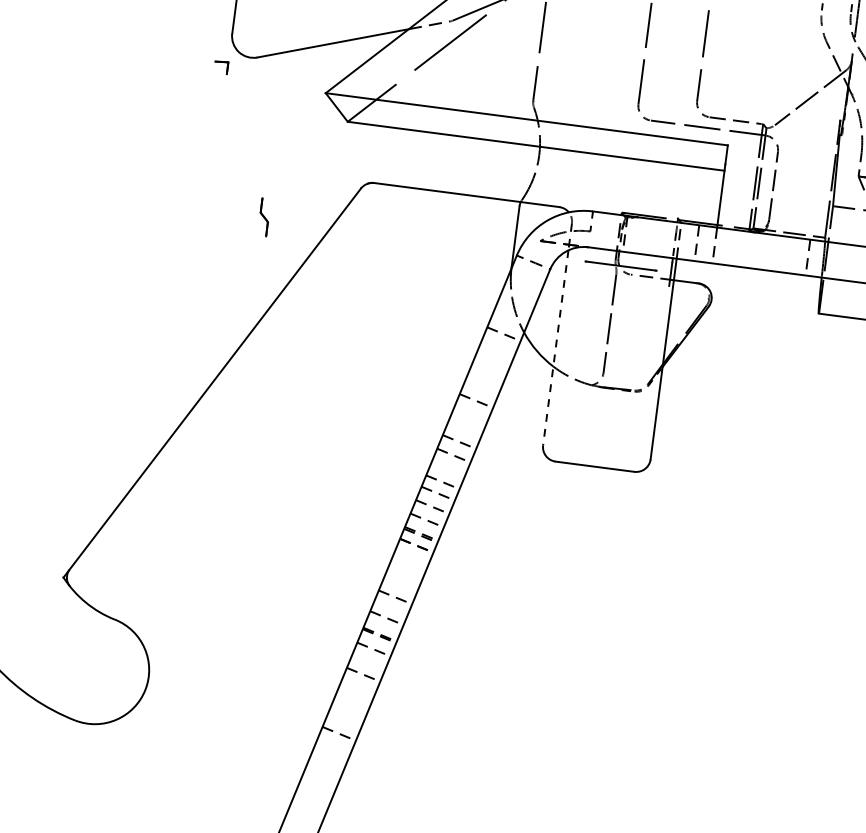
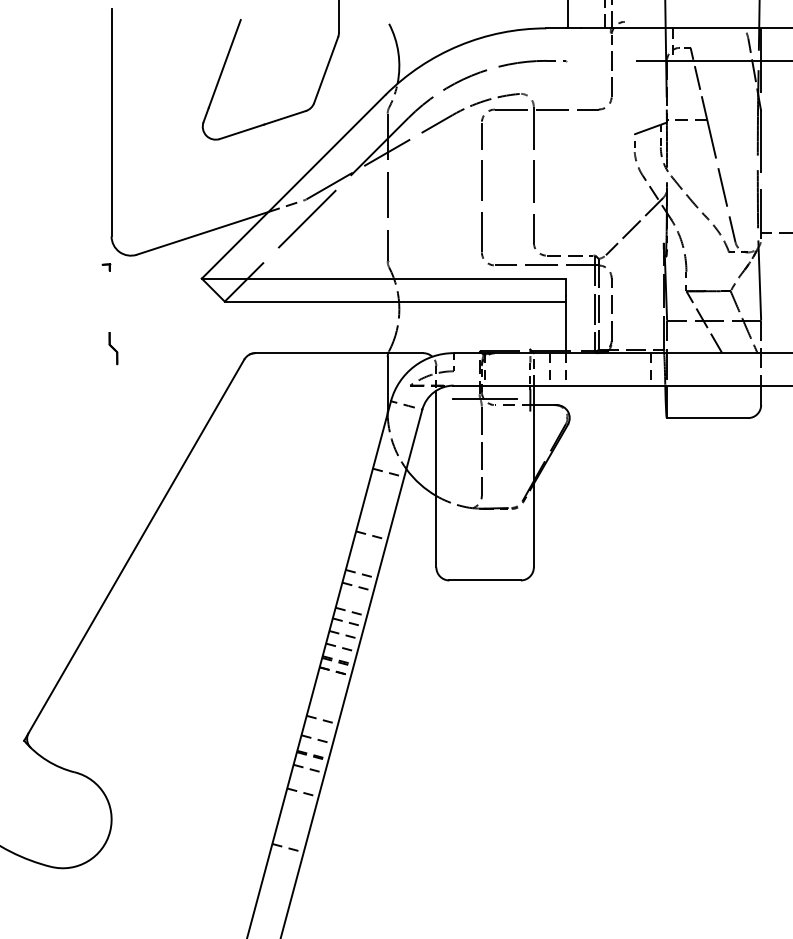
part: (222, 67) -> (106, 267), size x0.62
part: (264, 217) -> (113, 348), moved
line: (555, 348) -> (436, 479), dashed -> solid

